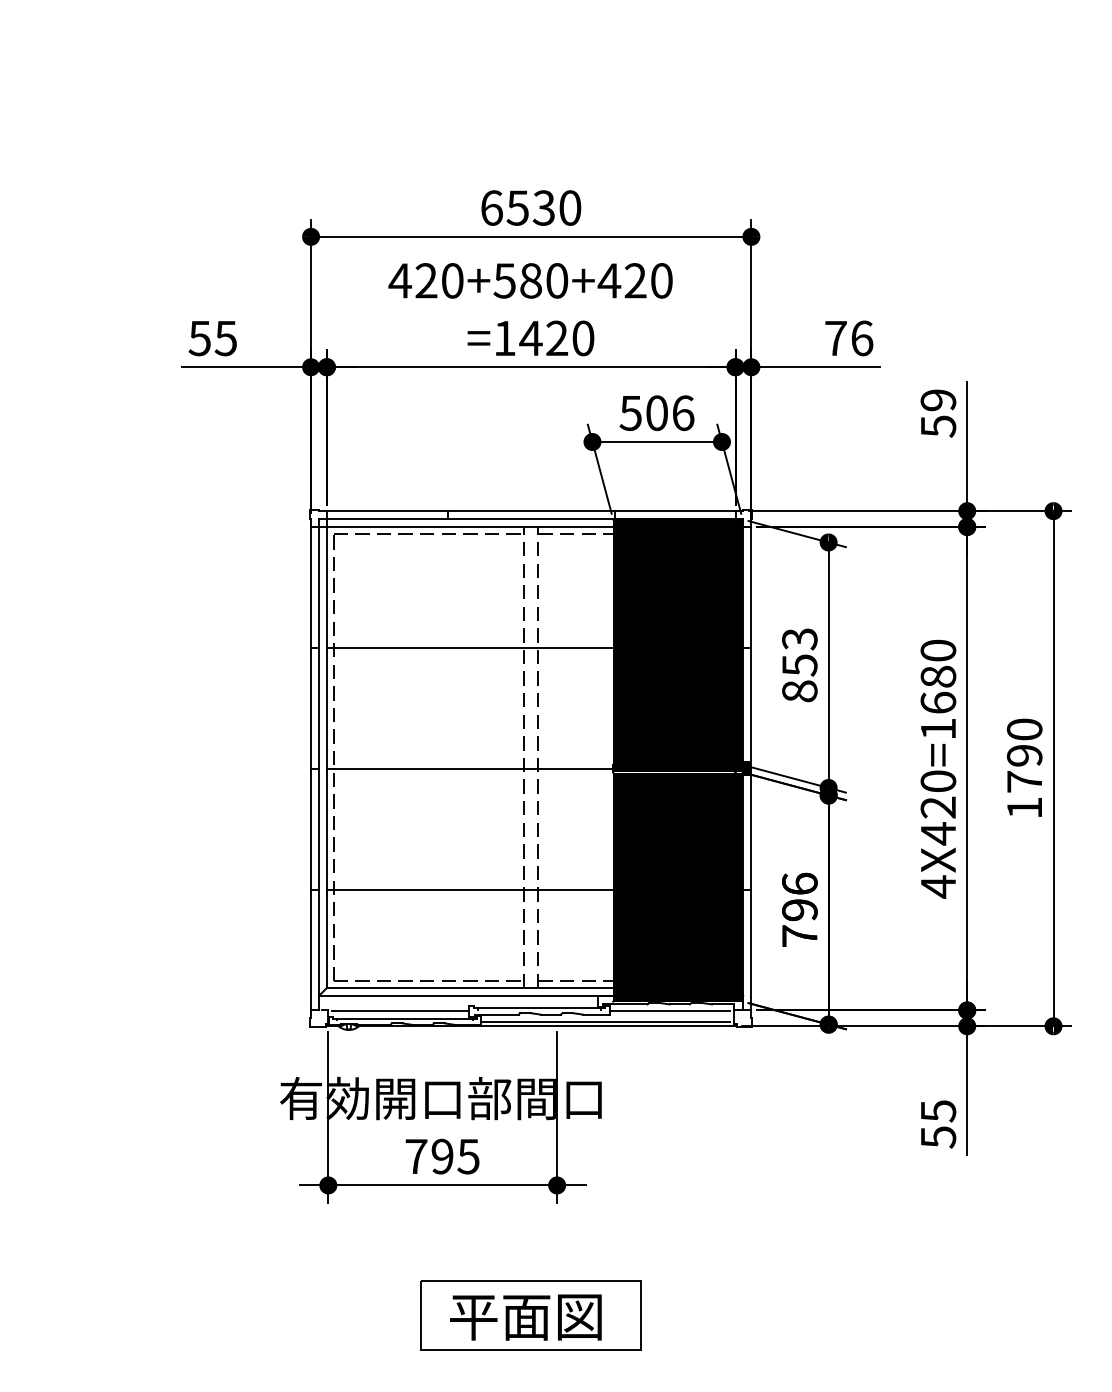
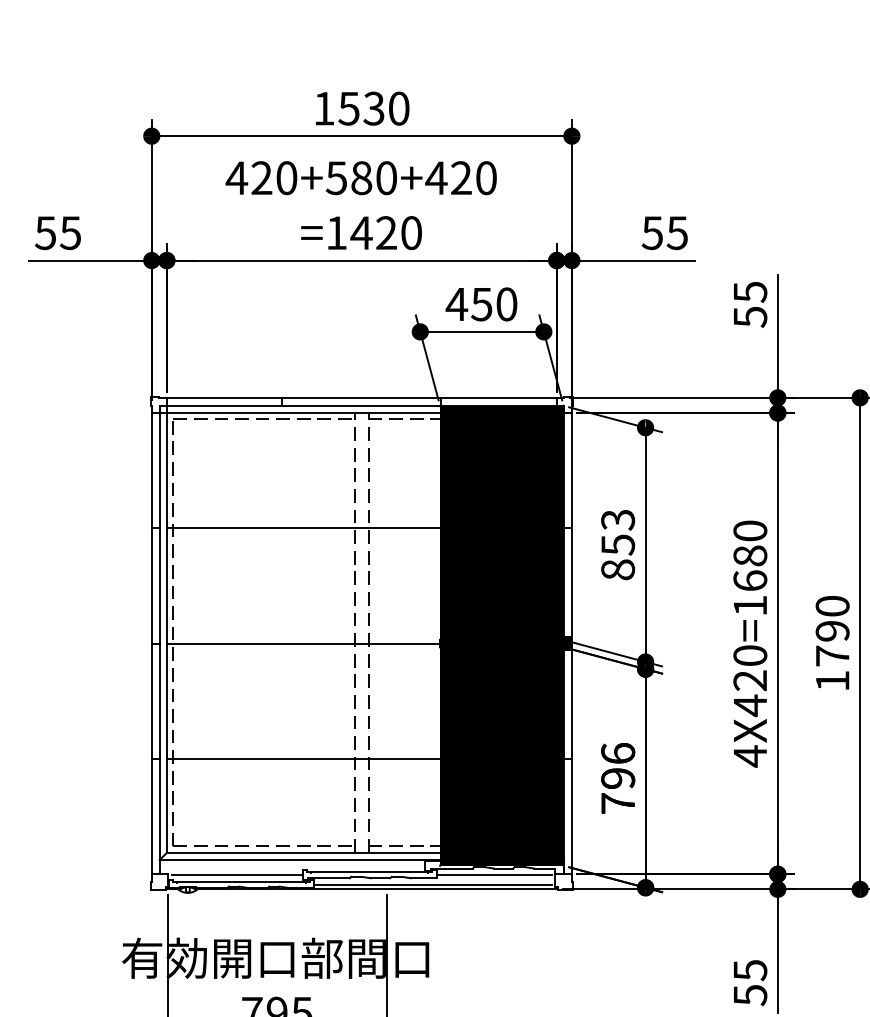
text: (491, 207) -> (323, 108), 6530 -> 1530
text: (848, 338) -> (664, 233), 76 -> 55
text: (938, 400) -> (750, 292), 59 -> 55
text: (656, 413) -> (481, 304), 506 -> 450

